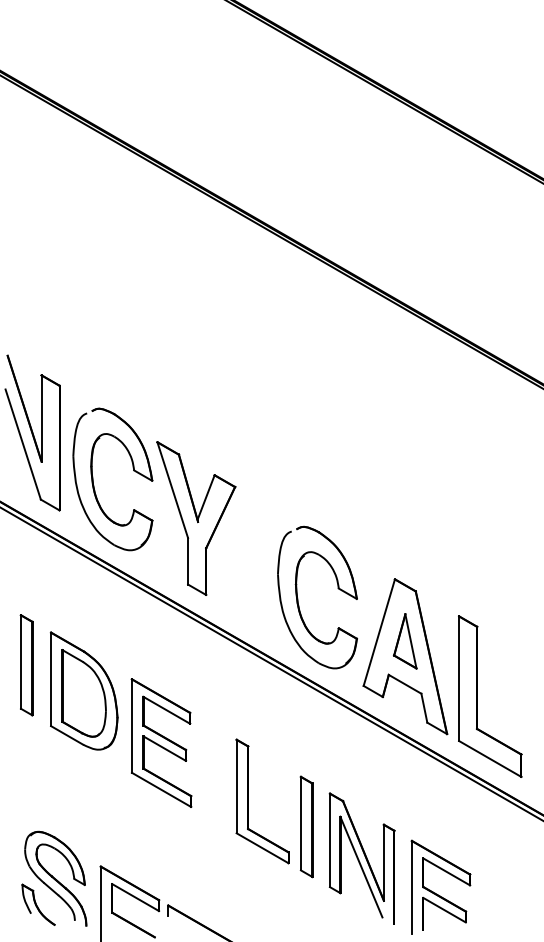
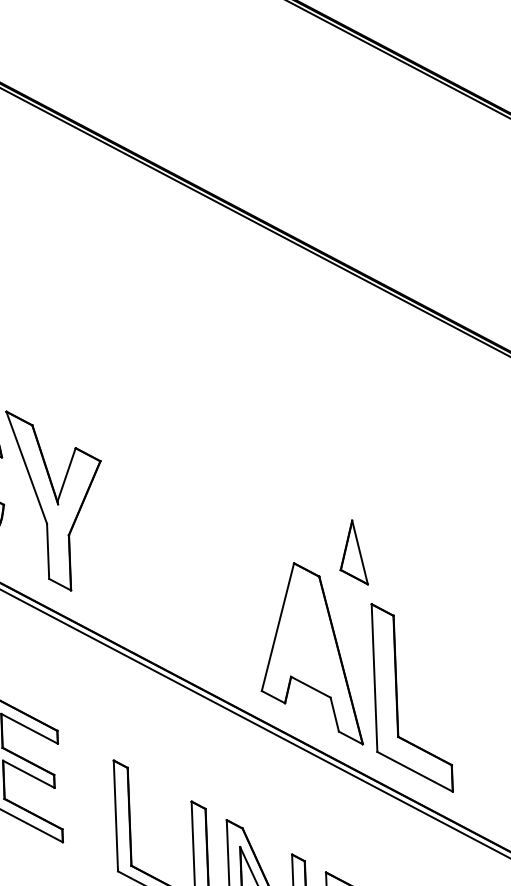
part: (298, 598) -> (180, 590), removed
part: (404, 641) -> (352, 552), moved

